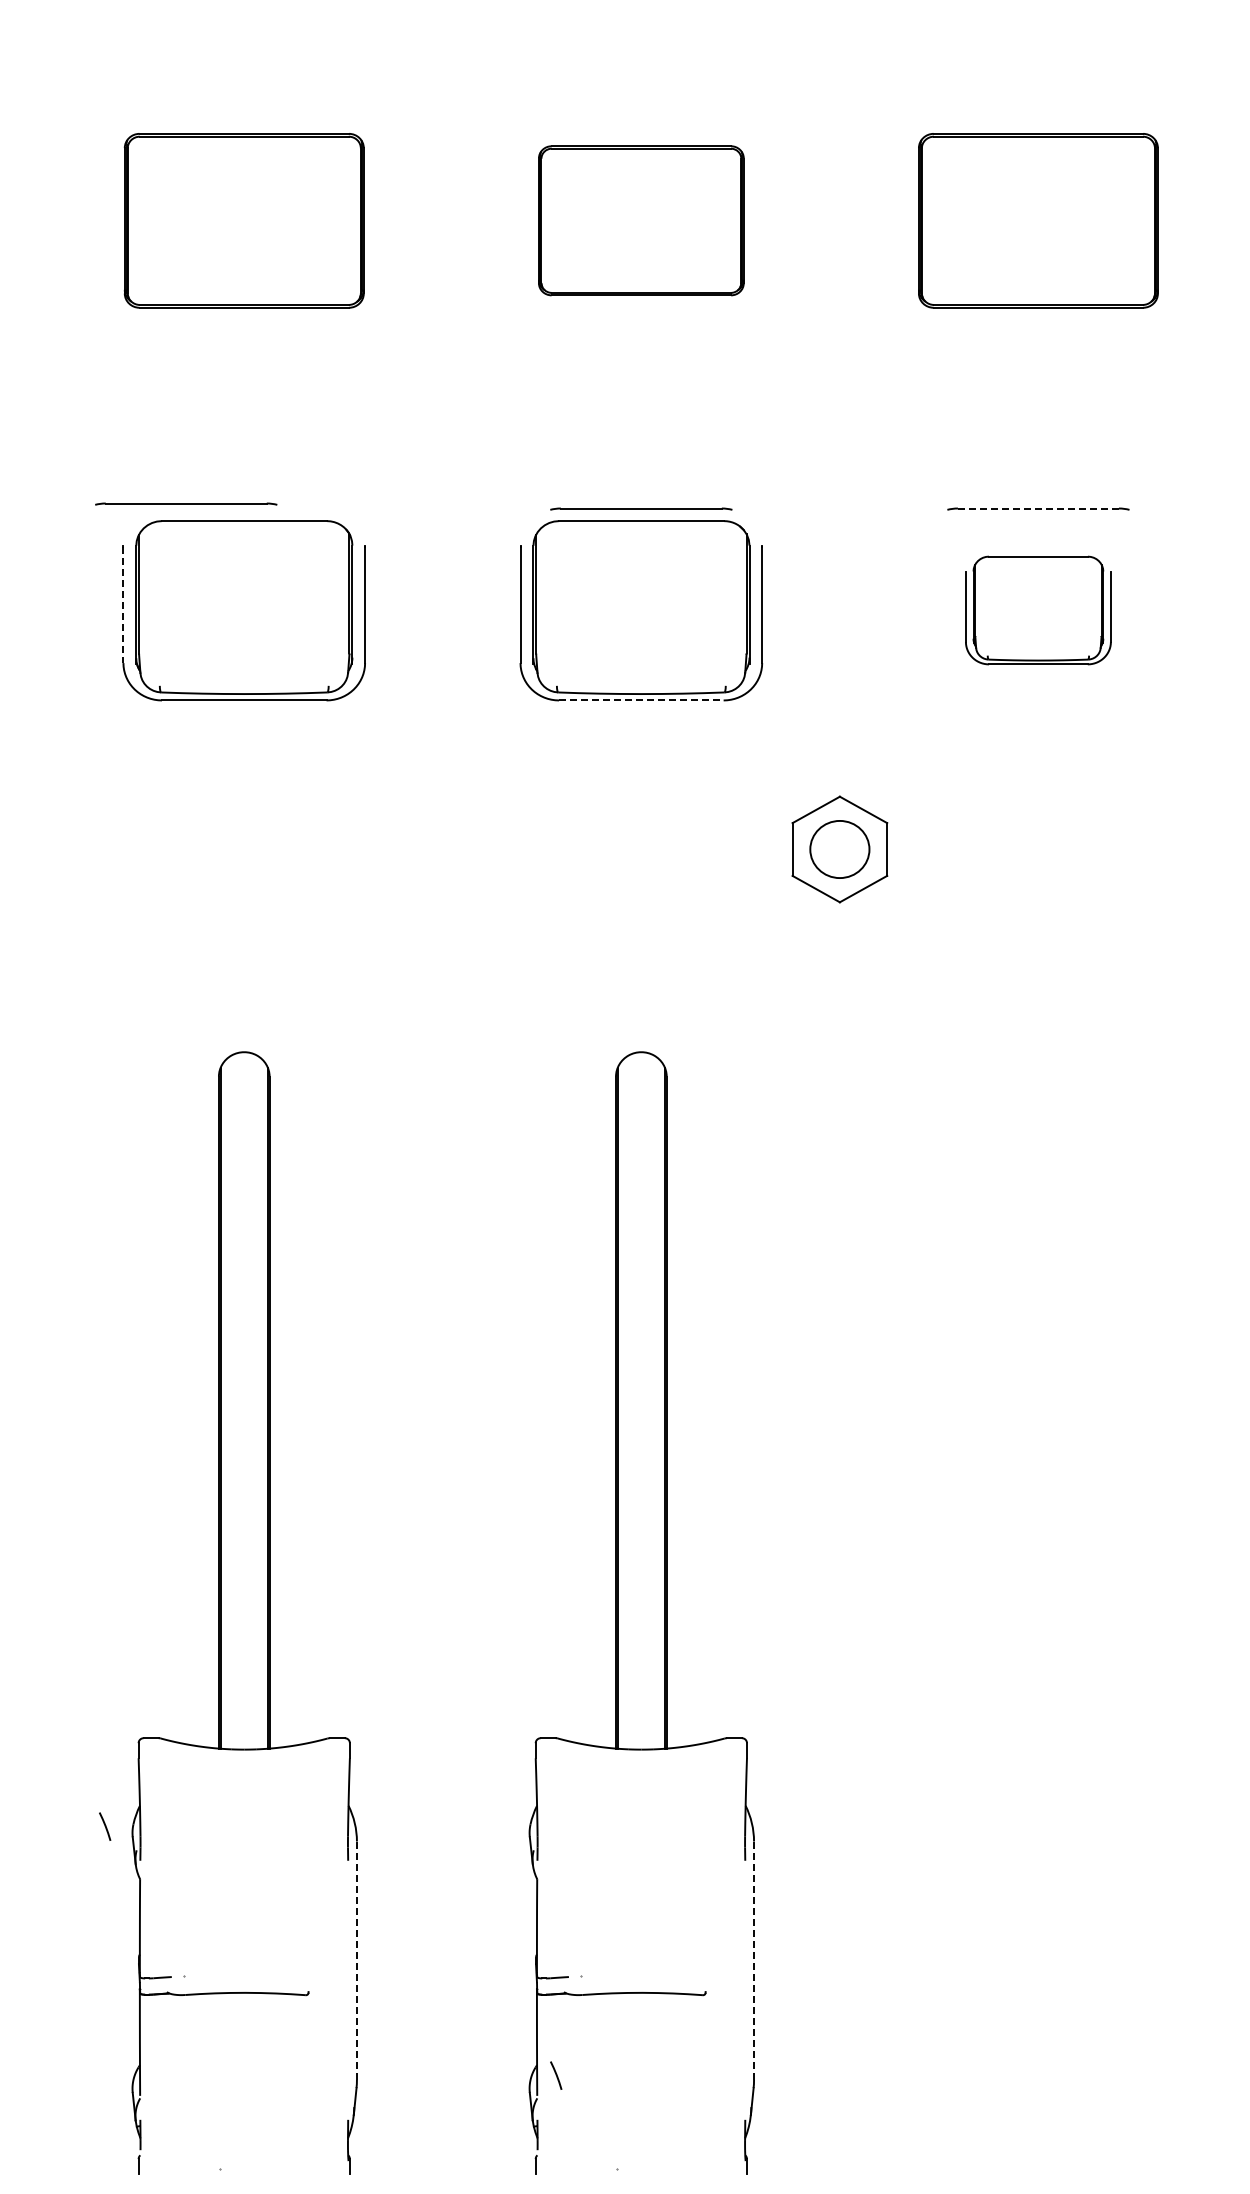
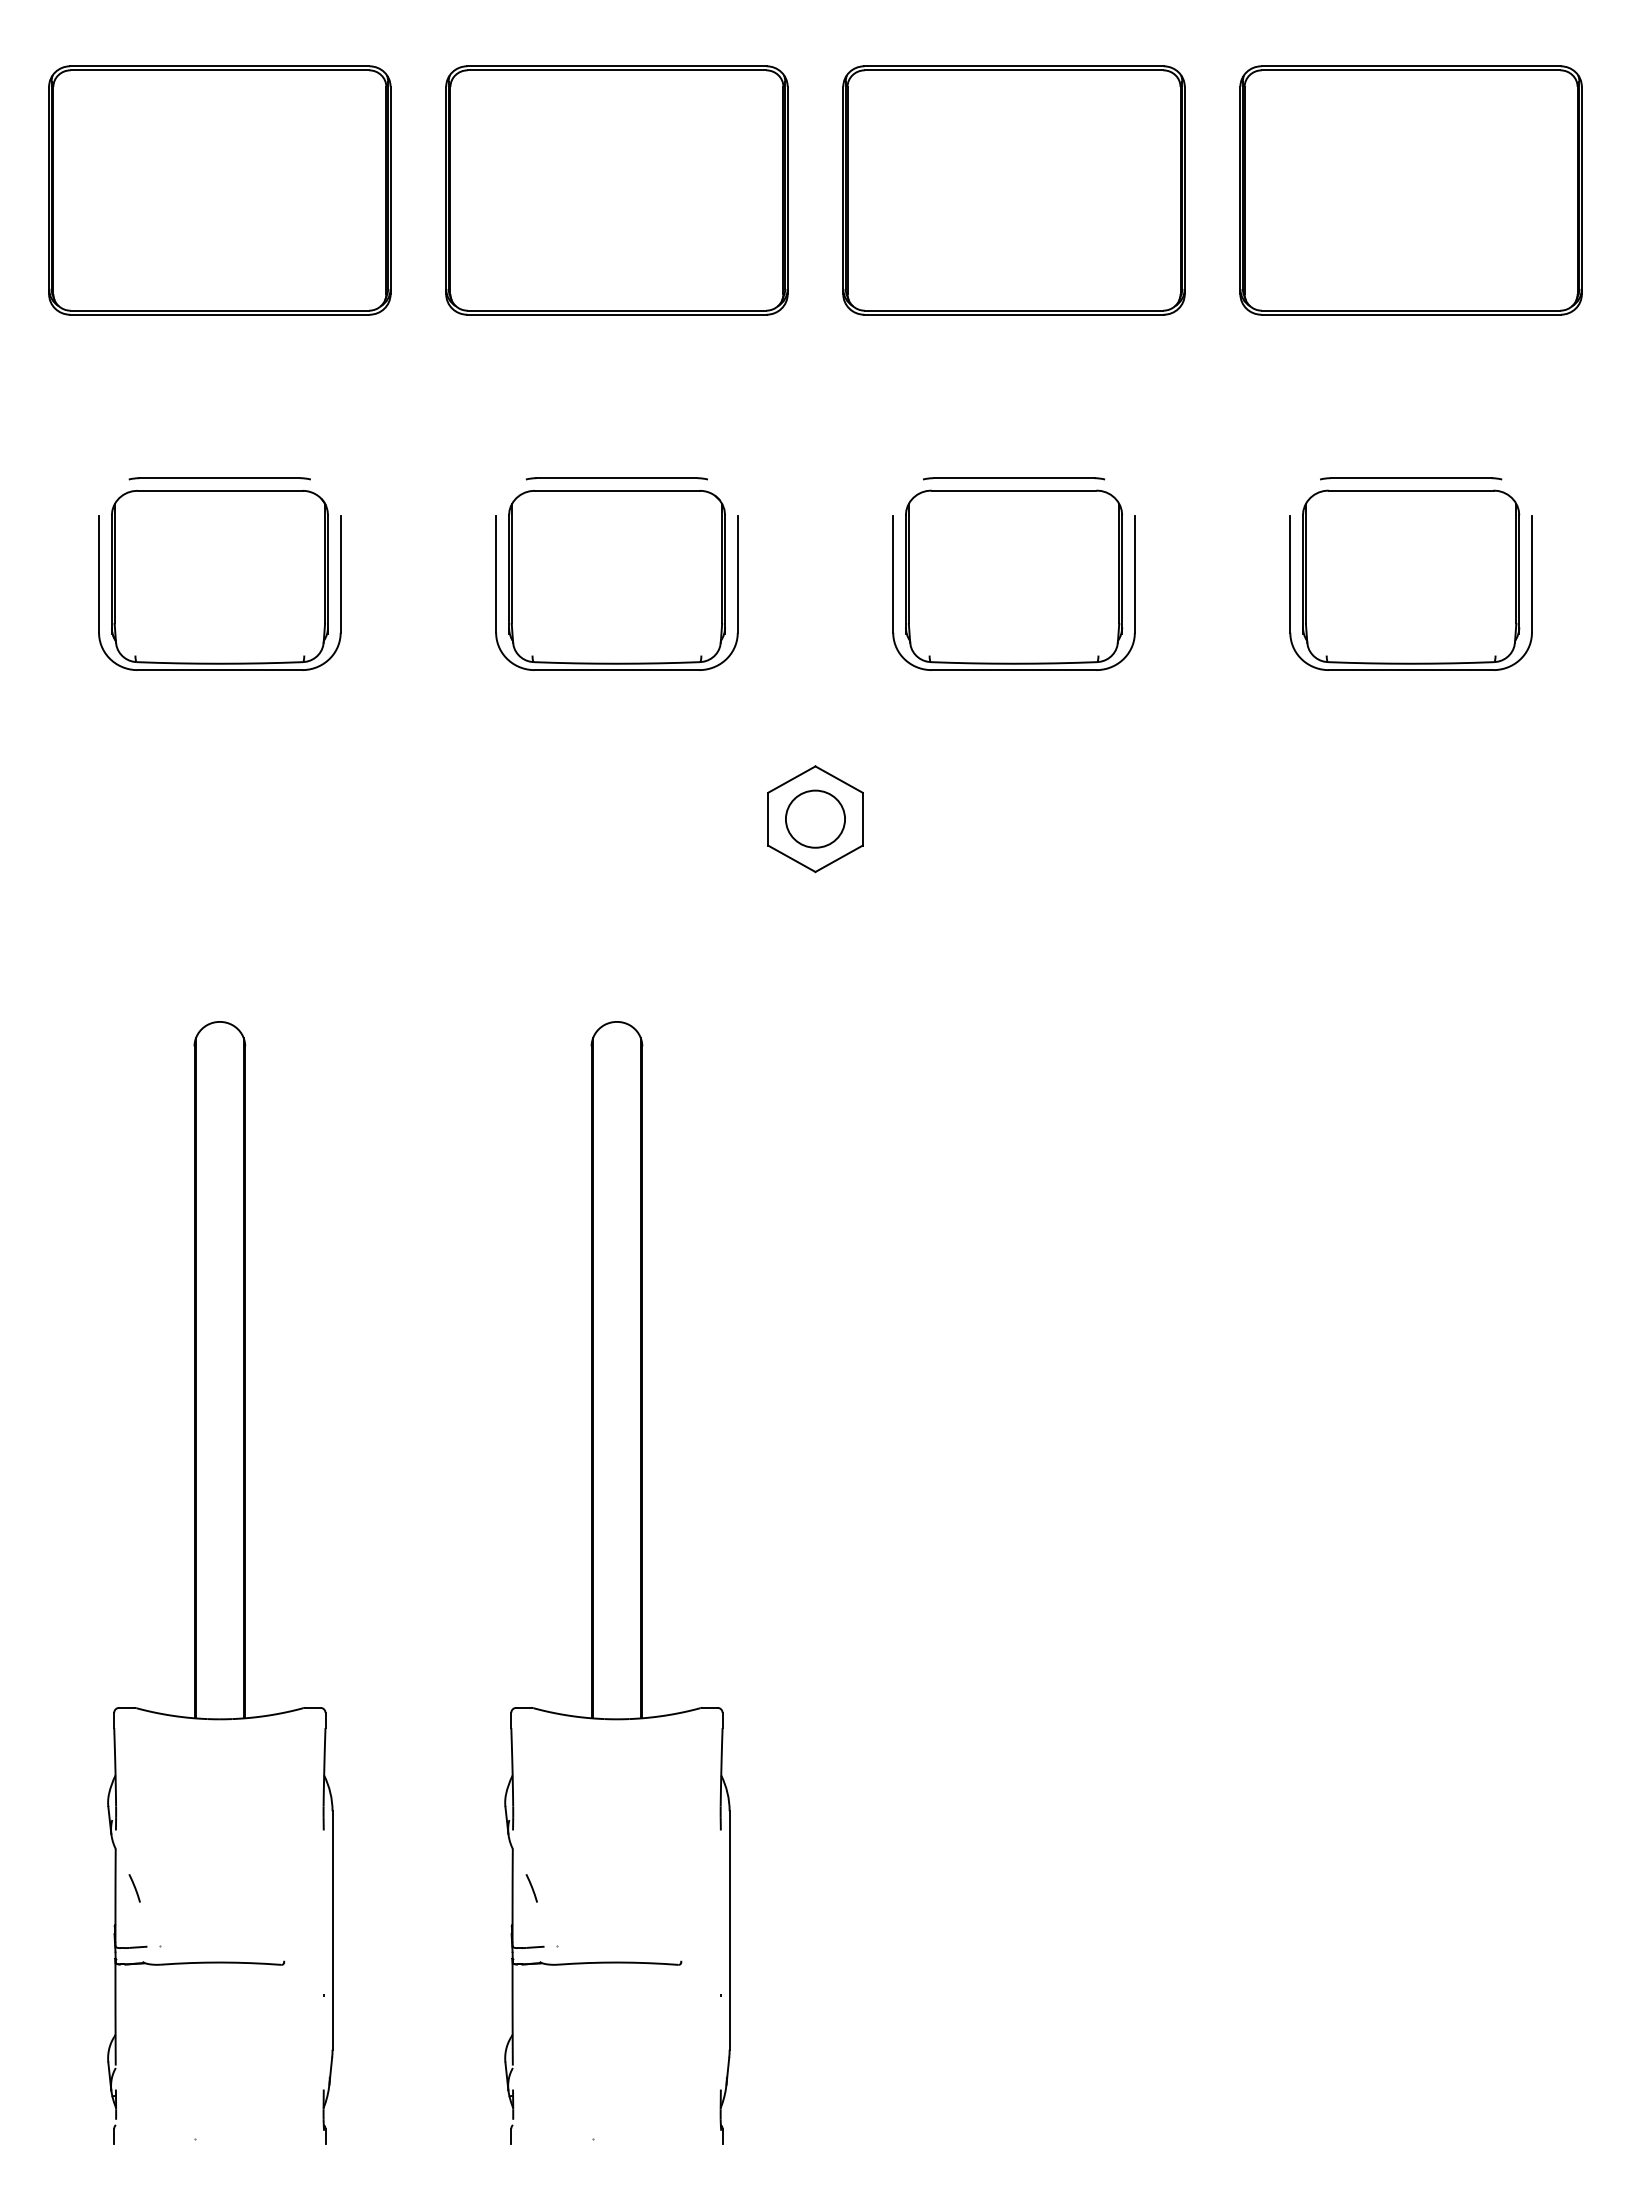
part: (243, 220) -> (219, 190), size x1.43
part: (640, 220) -> (616, 190), size x1.67
part: (1037, 220) -> (1013, 190), size x1.43
part: (185, 503) -> (219, 478), moved
line: (1038, 508) -> (1014, 478), dashed -> solid
line: (123, 605) -> (99, 575), dashed -> solid
part: (1037, 609) -> (1013, 579), size x1.67
line: (641, 700) -> (617, 670), dashed -> solid
line: (104, 1826) -> (134, 1888), moved
line: (356, 1960) -> (332, 1930), dashed -> solid
line: (753, 1960) -> (729, 1930), dashed -> solid
line: (555, 2075) -> (531, 1888), moved

